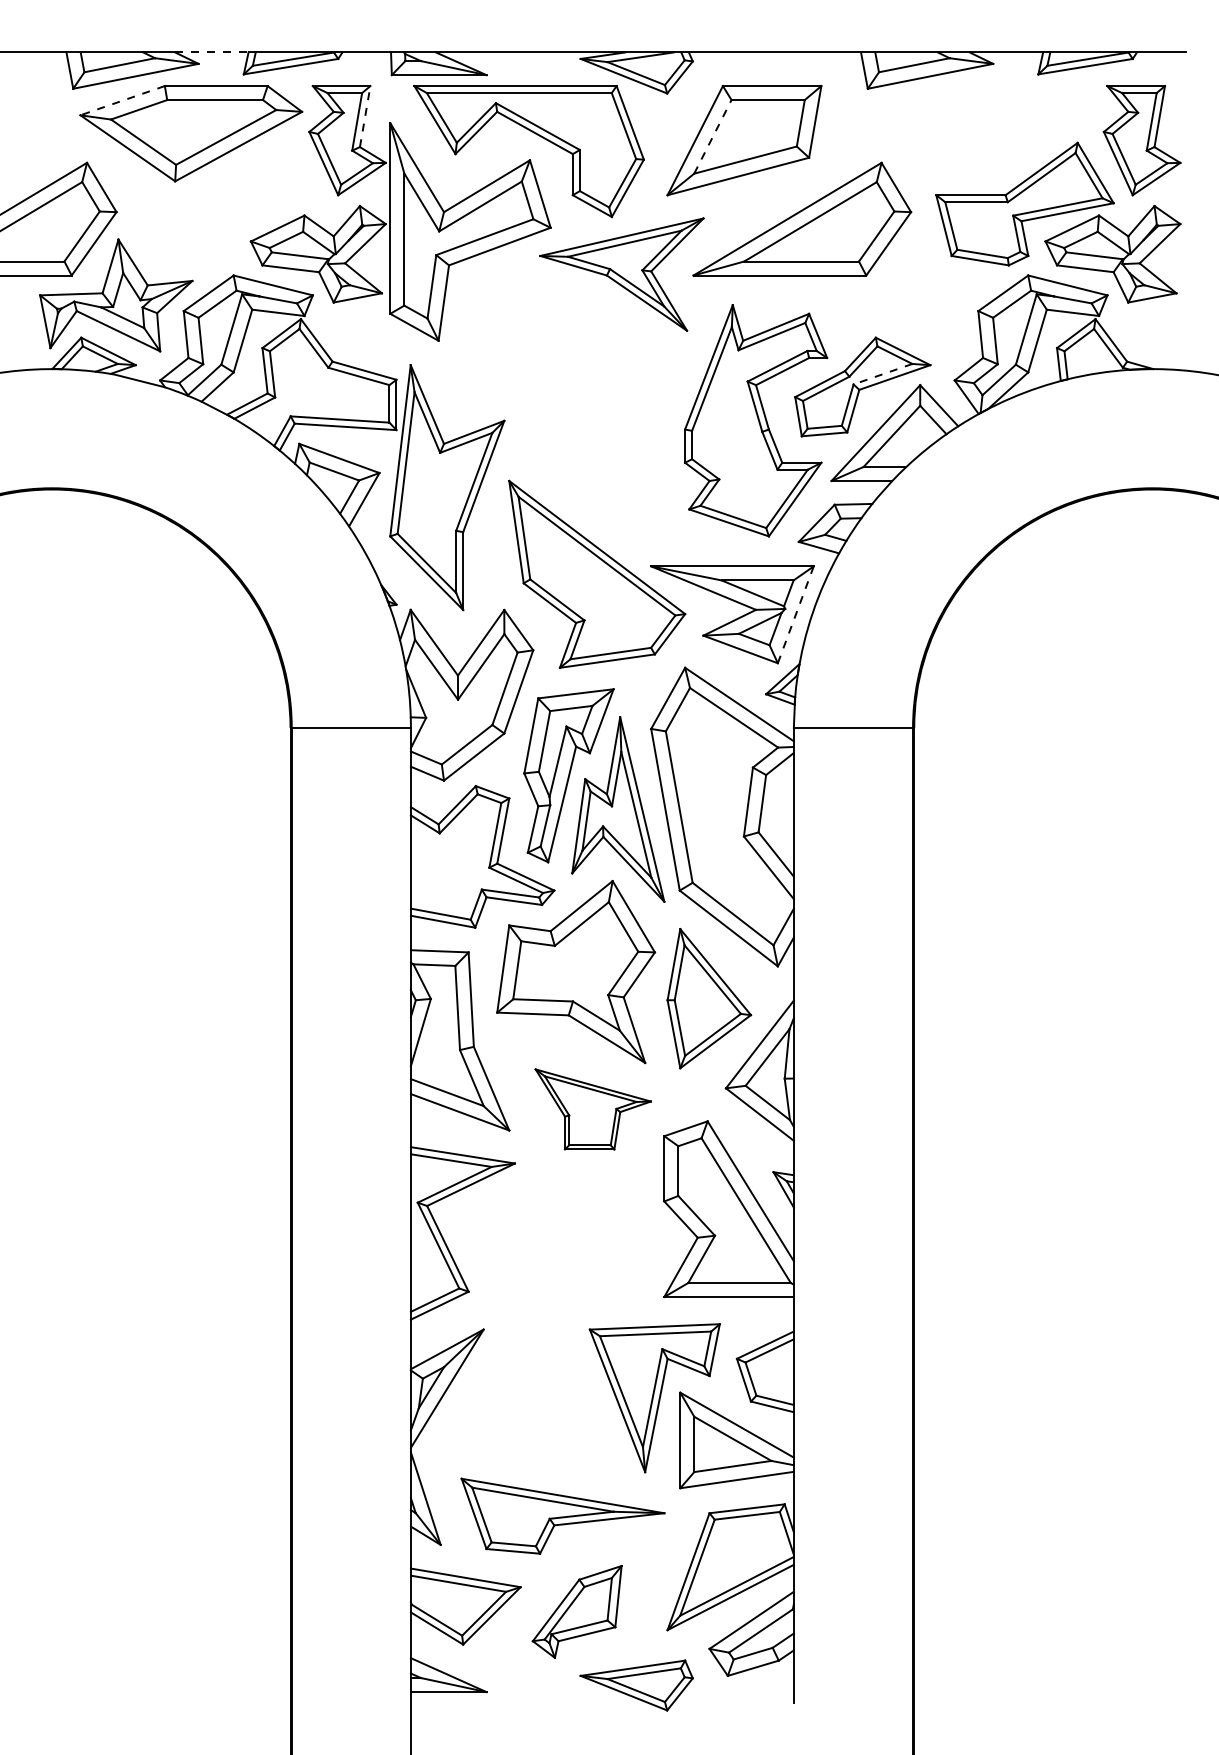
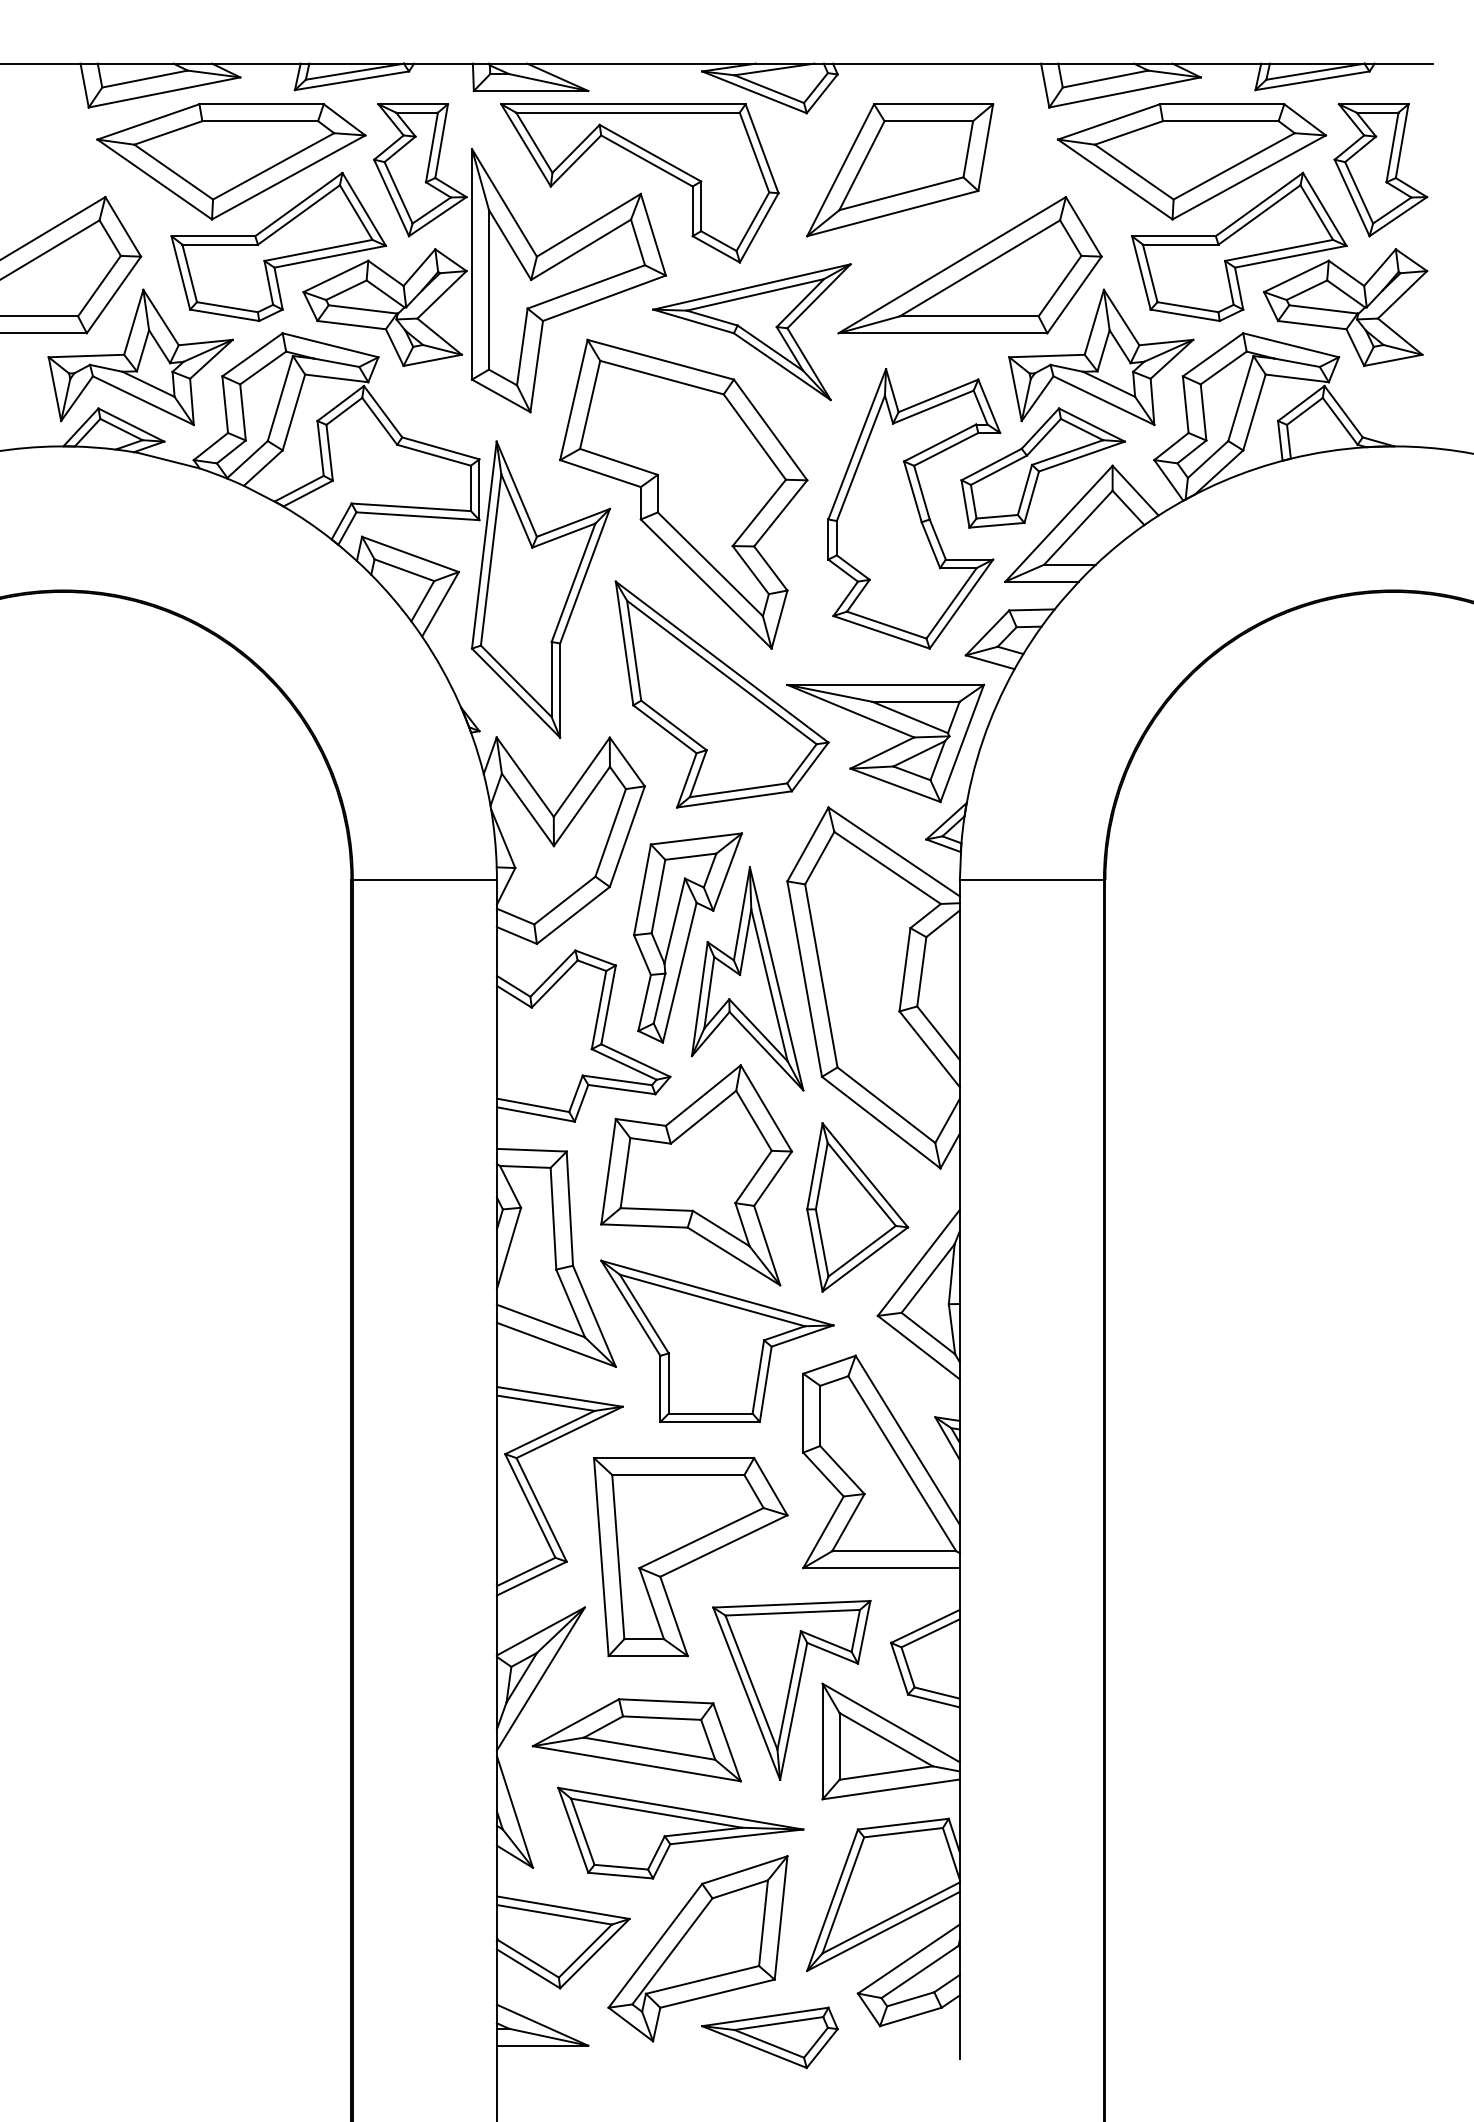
line: (212, 52) -> (256, 63), dashed -> solid
line: (122, 100) -> (148, 121), dashed -> solid
line: (365, 116) -> (441, 140), dashed -> solid
part: (985, 133) -> (1191, 161), added
line: (712, 136) -> (861, 165), dashed -> solid
part: (230, 203) -> (278, 246), added
part: (911, 295) -> (1101, 357), added
line: (882, 374) -> (1067, 452), dashed -> solid
part: (565, 408) -> (683, 493), added
line: (796, 614) -> (962, 742), dashed -> solid
part: (593, 1109) -> (717, 1341), size x1.67
part: (571, 1288) -> (690, 1557), added
part: (526, 1439) -> (636, 1740), added
part: (576, 1611) -> (697, 1948), size x1.67

